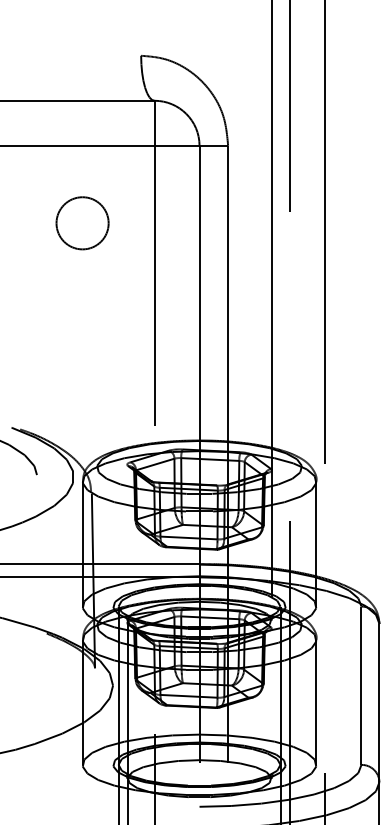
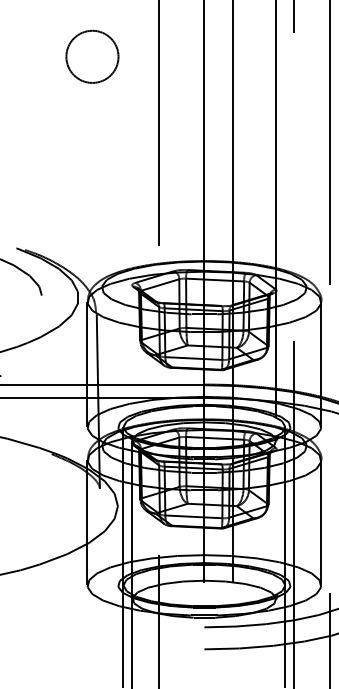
circle: (82, 223) -> (92, 57), moved

